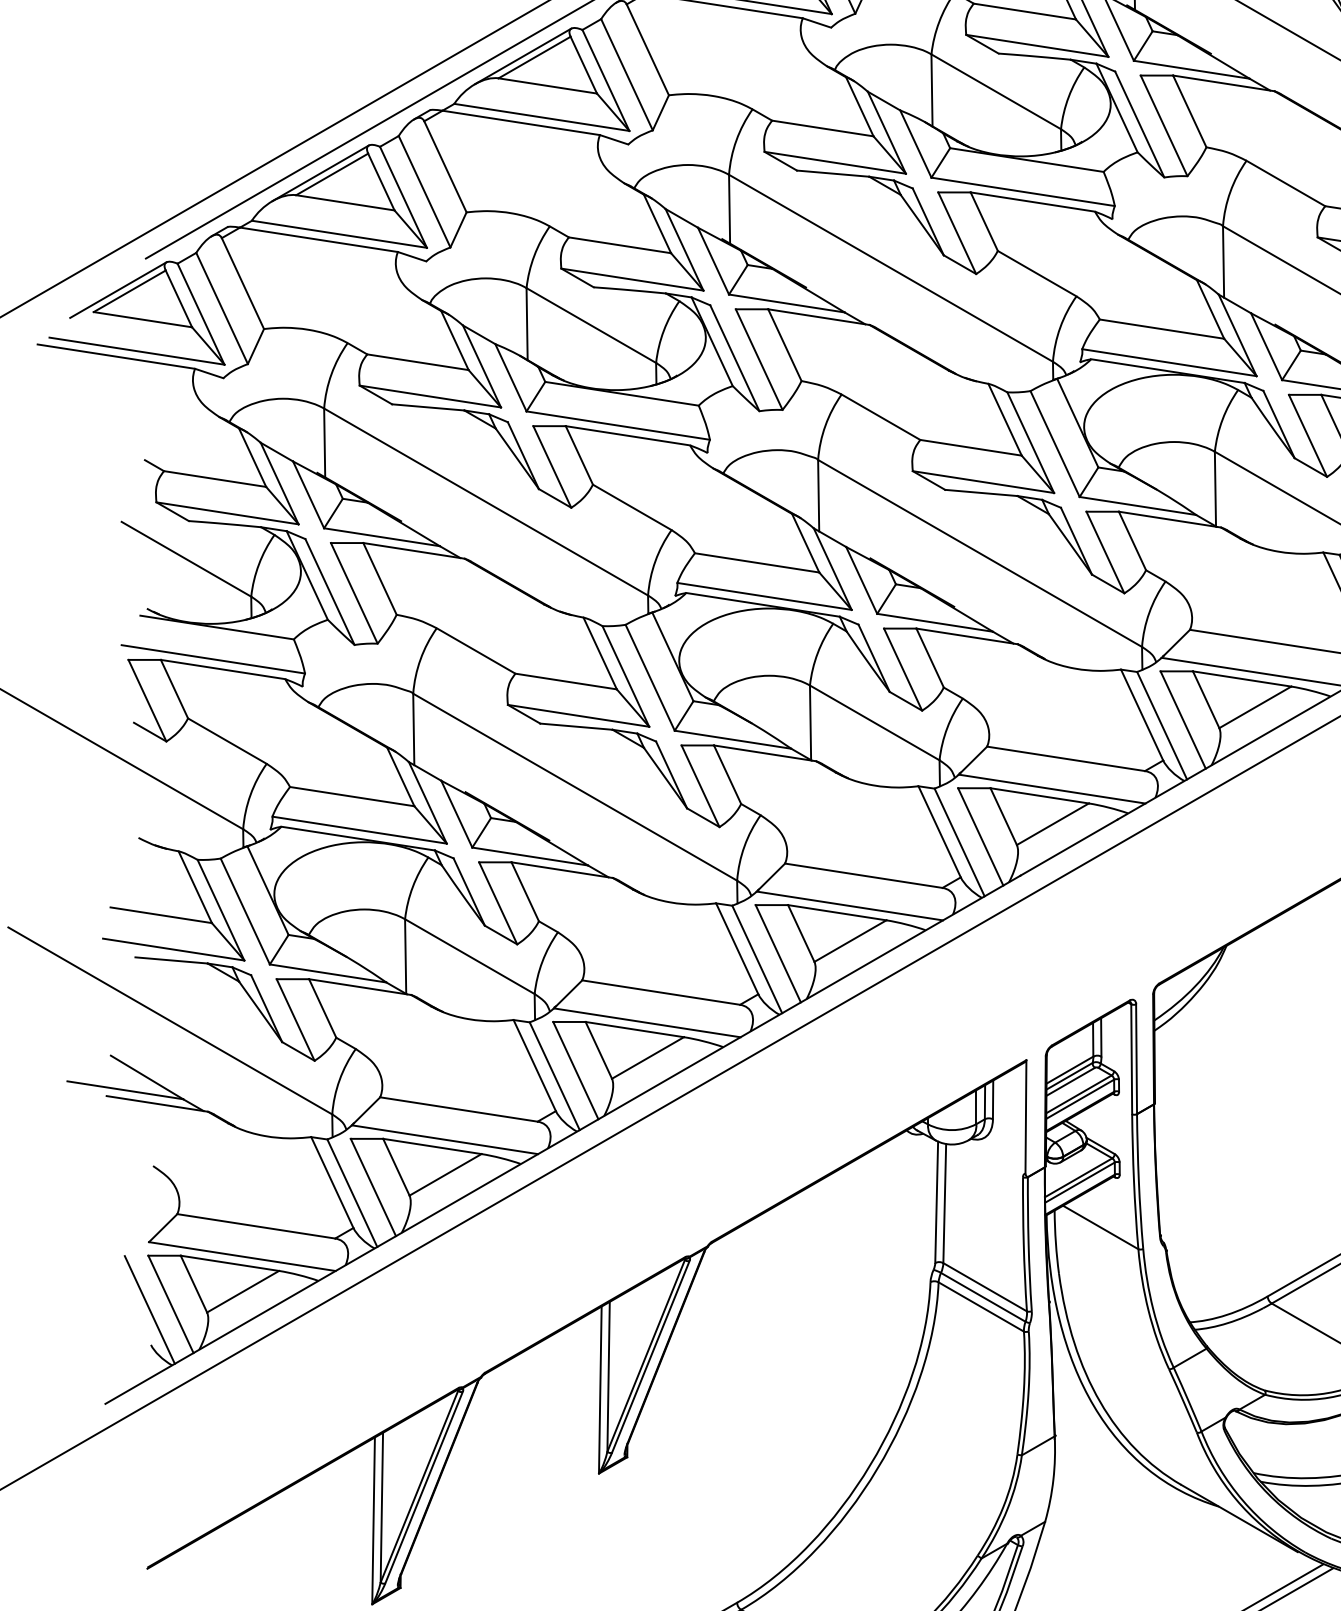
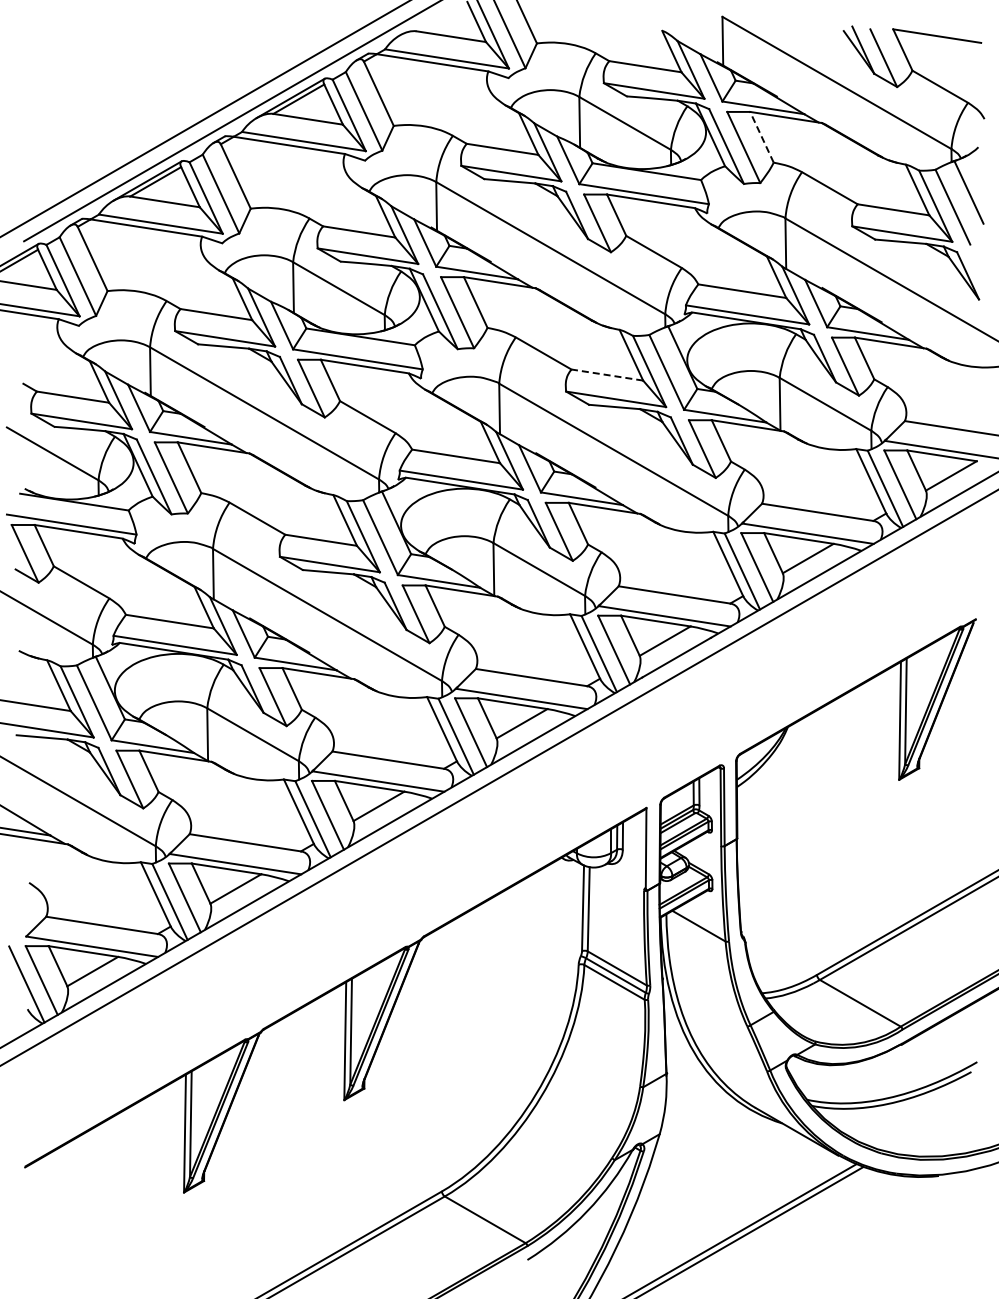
line: (1189, 111) -> (761, 137), solid -> dashed
line: (969, 447) -> (606, 374), solid -> dashed

